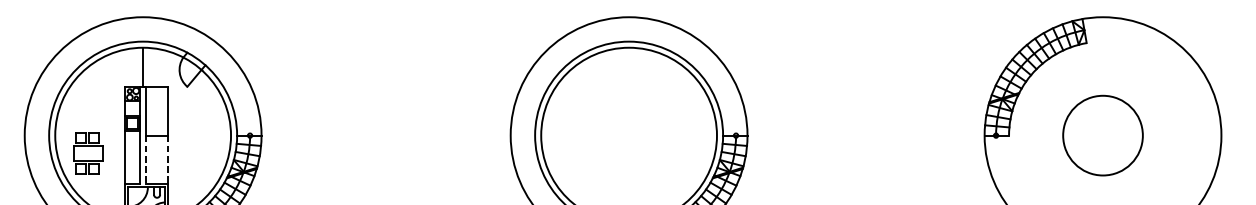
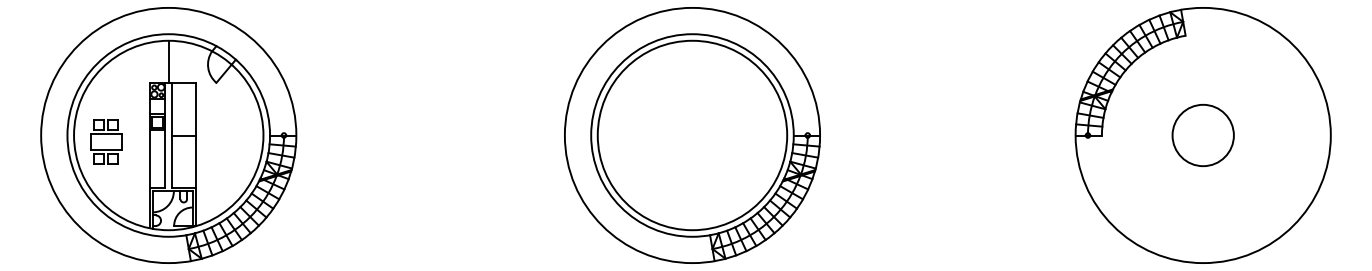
circle: (1102, 135) -> (1202, 135), size x0.71
part: (88, 153) -> (106, 141), moved
line: (146, 160) -> (172, 162), dashed -> solid
line: (167, 160) -> (195, 162), dashed -> solid

